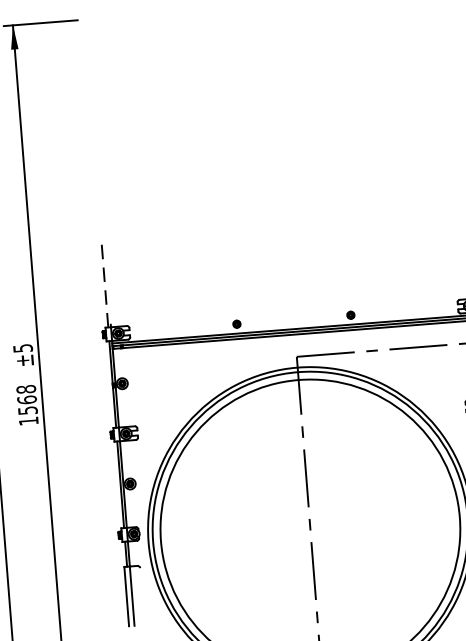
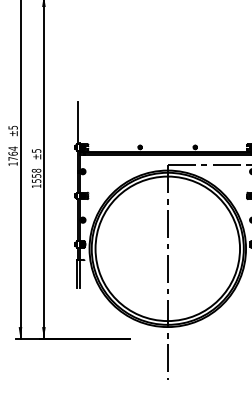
line: (105, 284) -> (78, 123), dashed -> solid
text: (26, 399) -> (36, 175), 1568 -> 1558

